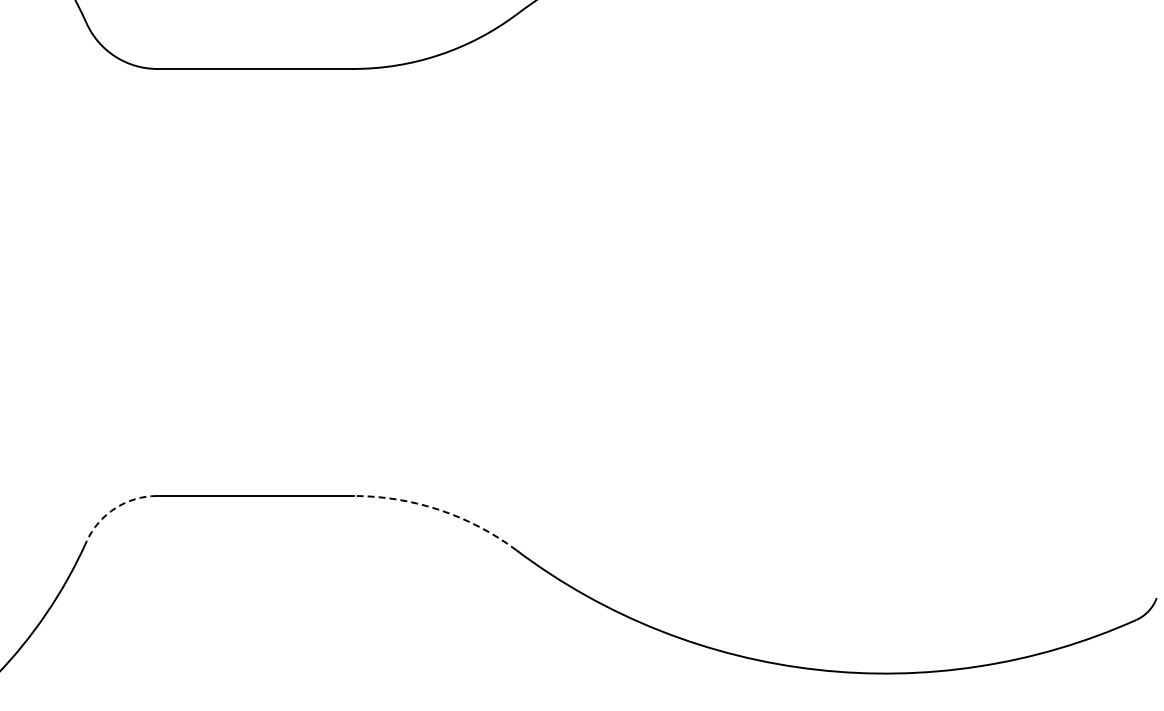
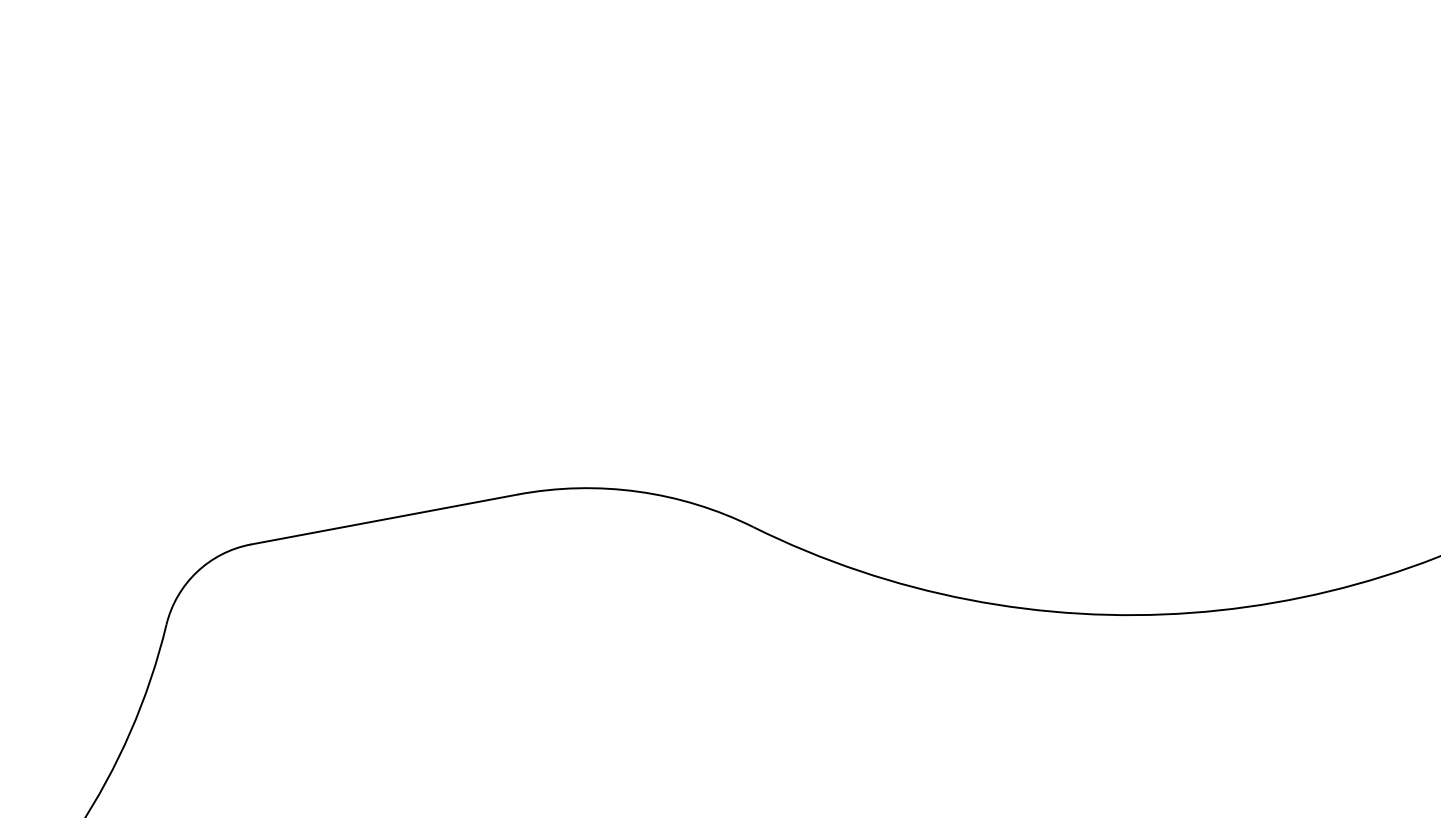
arc: (115, 508) -> (197, 572), dashed -> solid
arc: (439, 509) -> (638, 491), dashed -> solid

